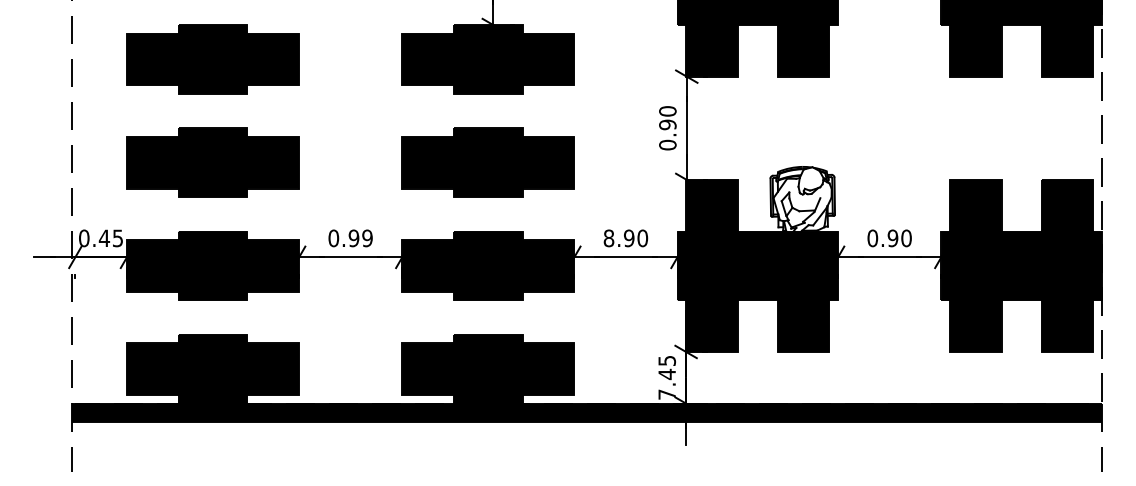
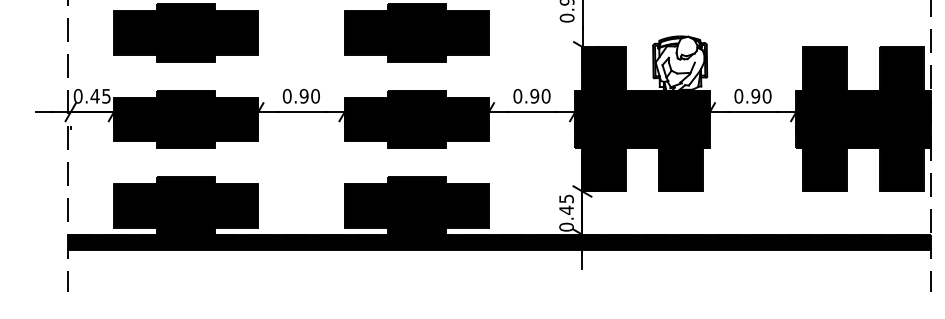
text: (608, 237) -> (517, 95), 8.90 -> 0.90
text: (367, 238) -> (315, 96), 0.99 -> 0.90
text: (666, 394) -> (566, 227), 7.45 -> 0.45

